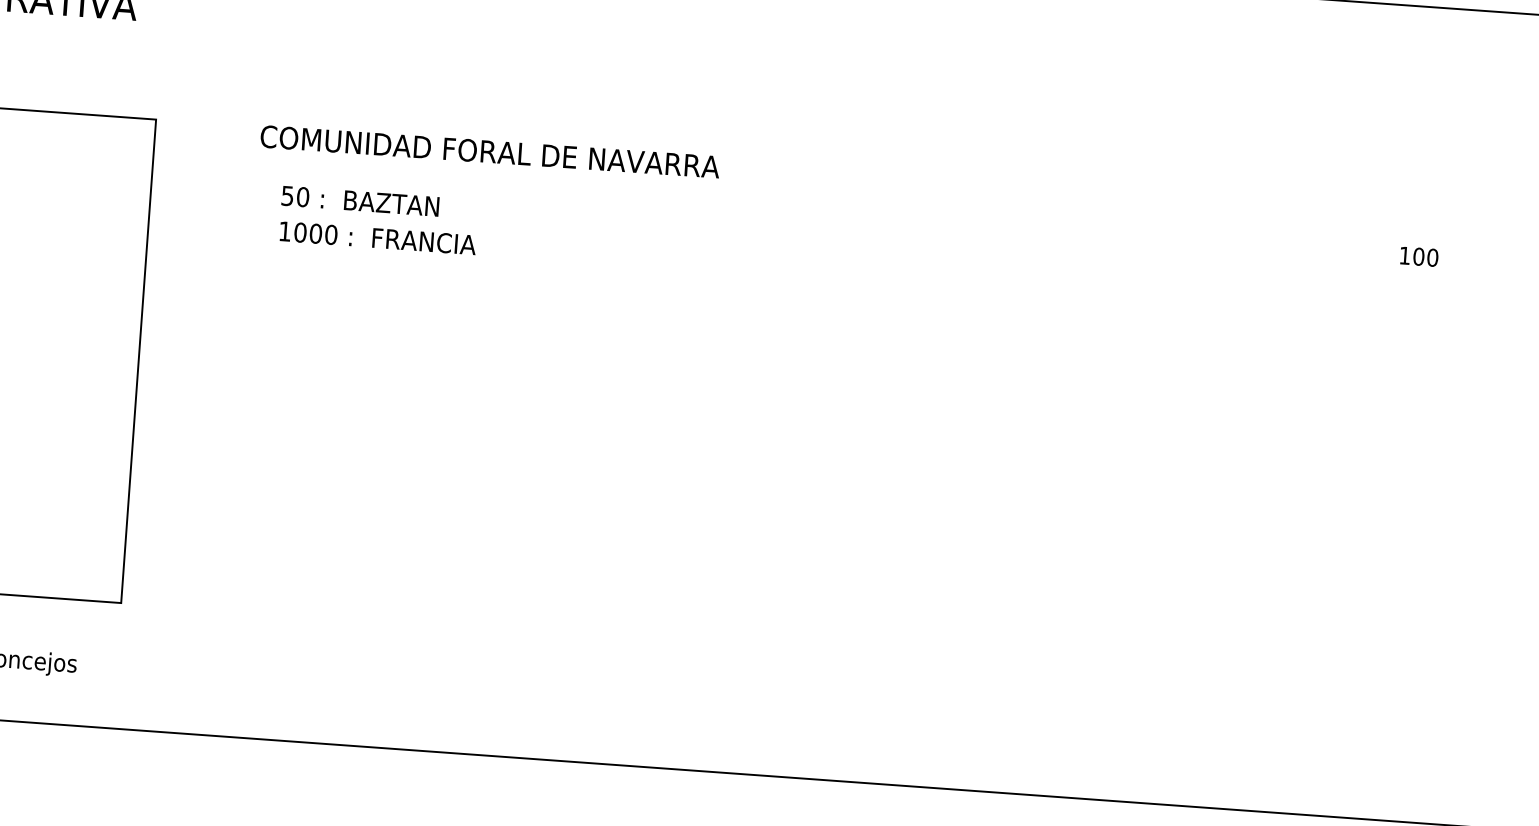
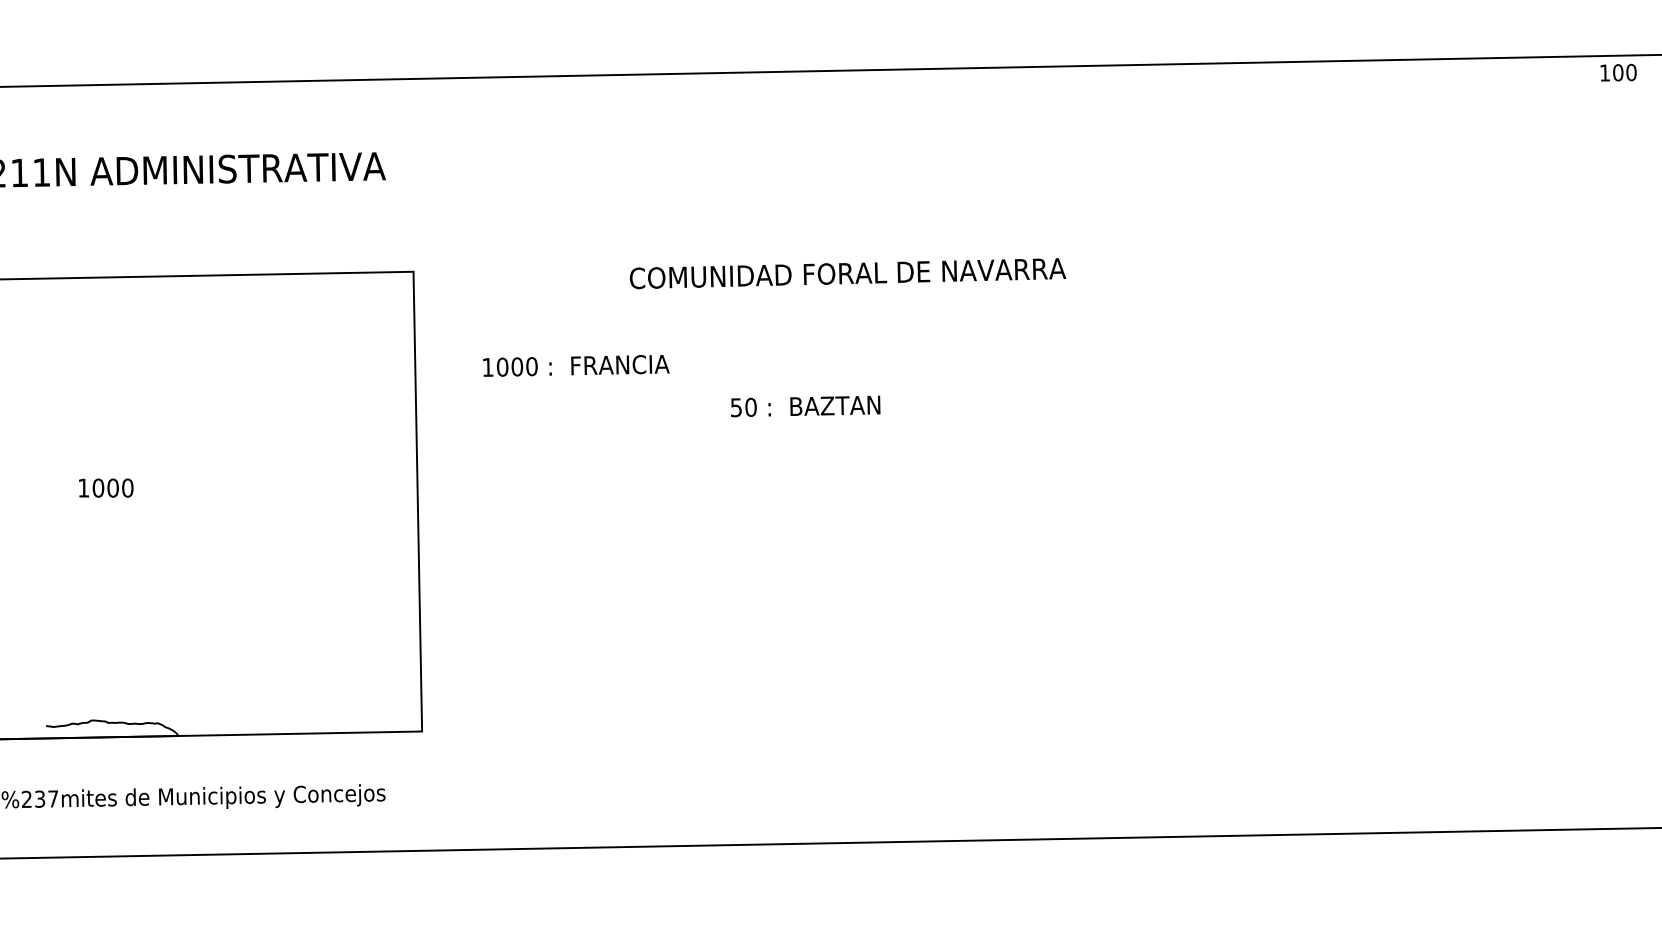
text: (489, 151) -> (847, 273), moved
text: (360, 201) -> (805, 406), moved
text: (378, 237) -> (576, 365), moved
text: (1419, 256) -> (1618, 72), moved

